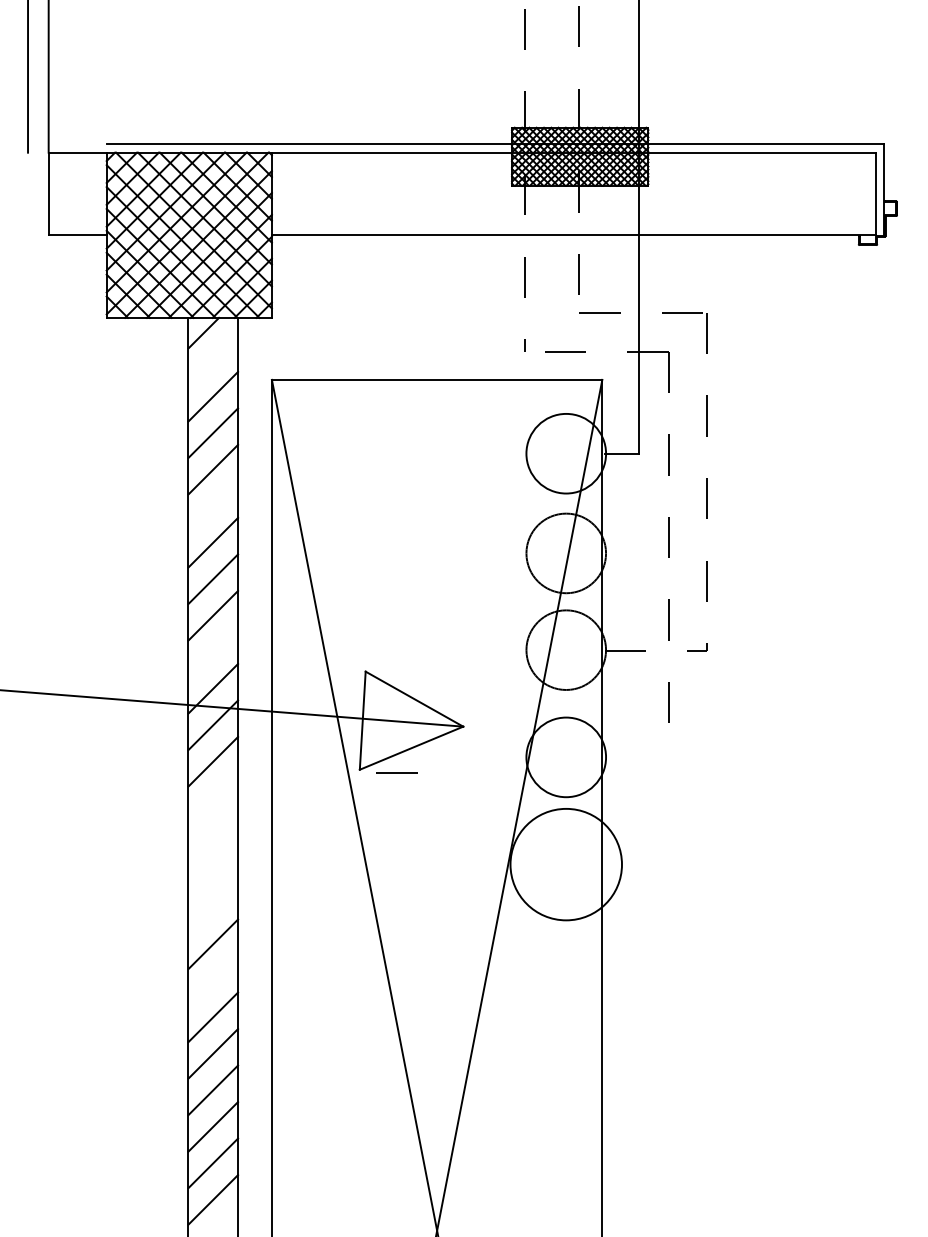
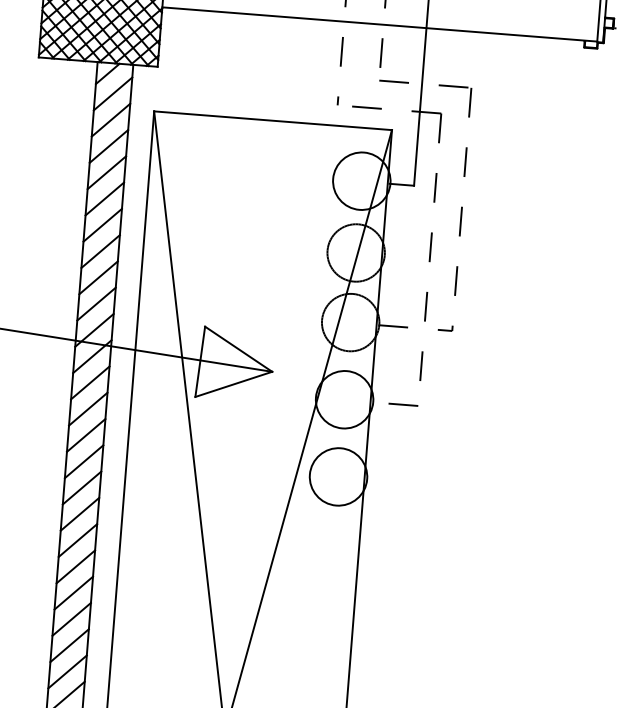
line: (213, 360) -> (113, 94), added
line: (213, 506) -> (104, 199), added
line: (213, 652) -> (96, 304), added
line: (396, 772) -> (403, 404), moved
line: (213, 798) -> (88, 409), added
line: (213, 834) -> (86, 435), added
circle: (566, 864) -> (338, 476), size x0.71
line: (213, 871) -> (84, 461), added
line: (213, 907) -> (82, 487), added
line: (213, 980) -> (78, 540), added

